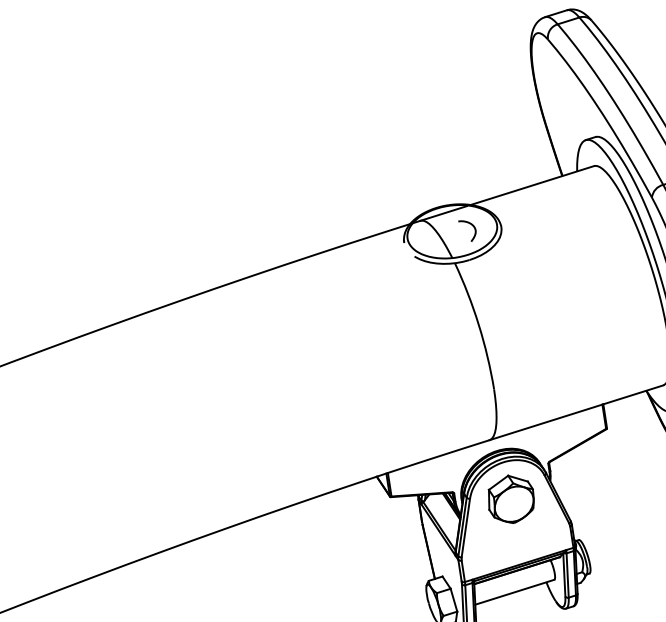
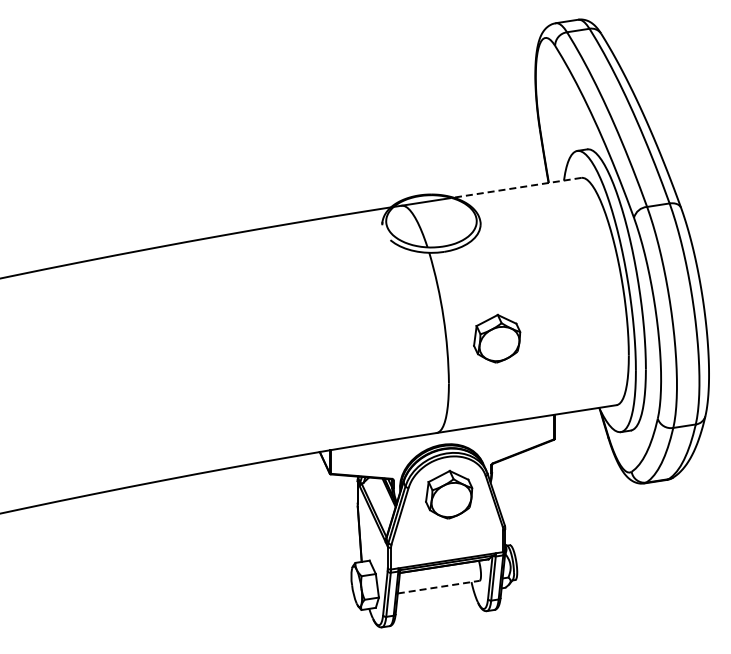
line: (532, 185) -> (517, 187), solid -> dashed
curve: (471, 225) -> (451, 218), removed
part: (535, 337) -> (497, 338), added
line: (515, 592) -> (439, 587), solid -> dashed

